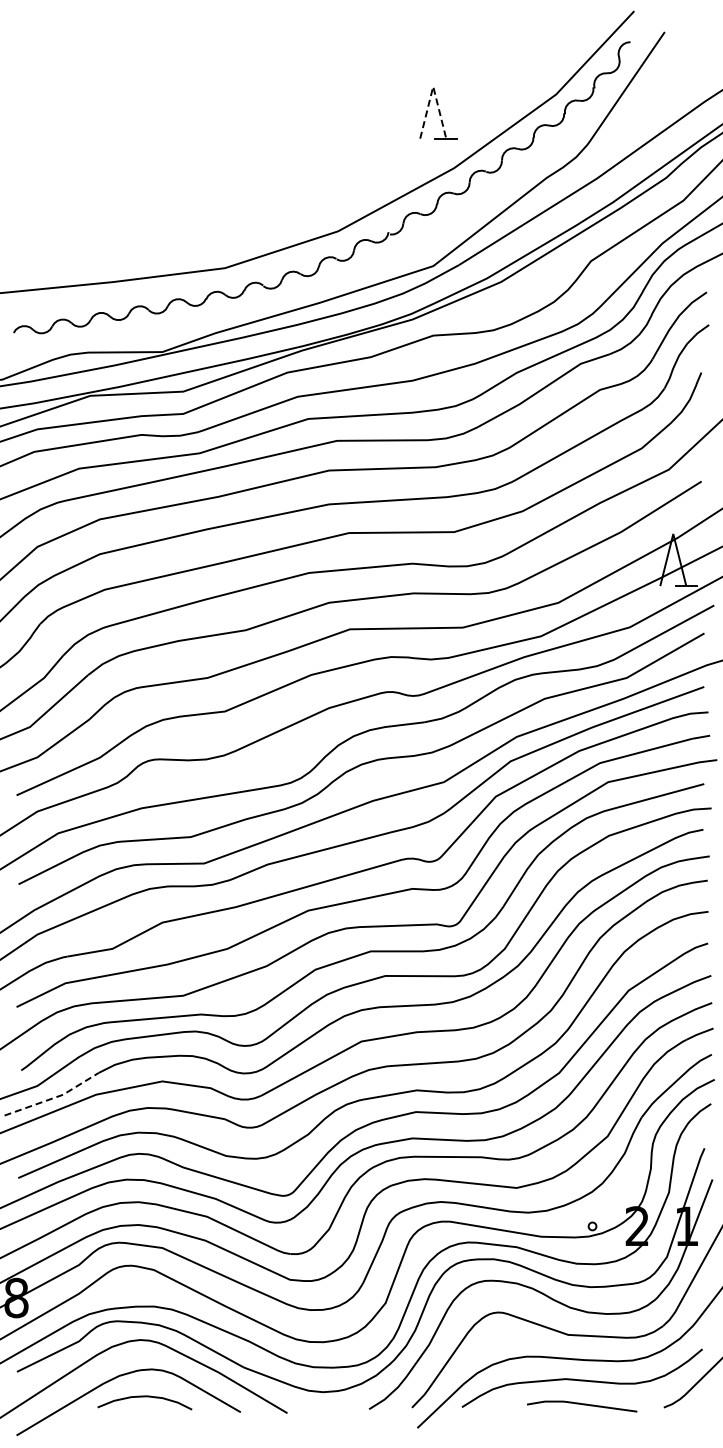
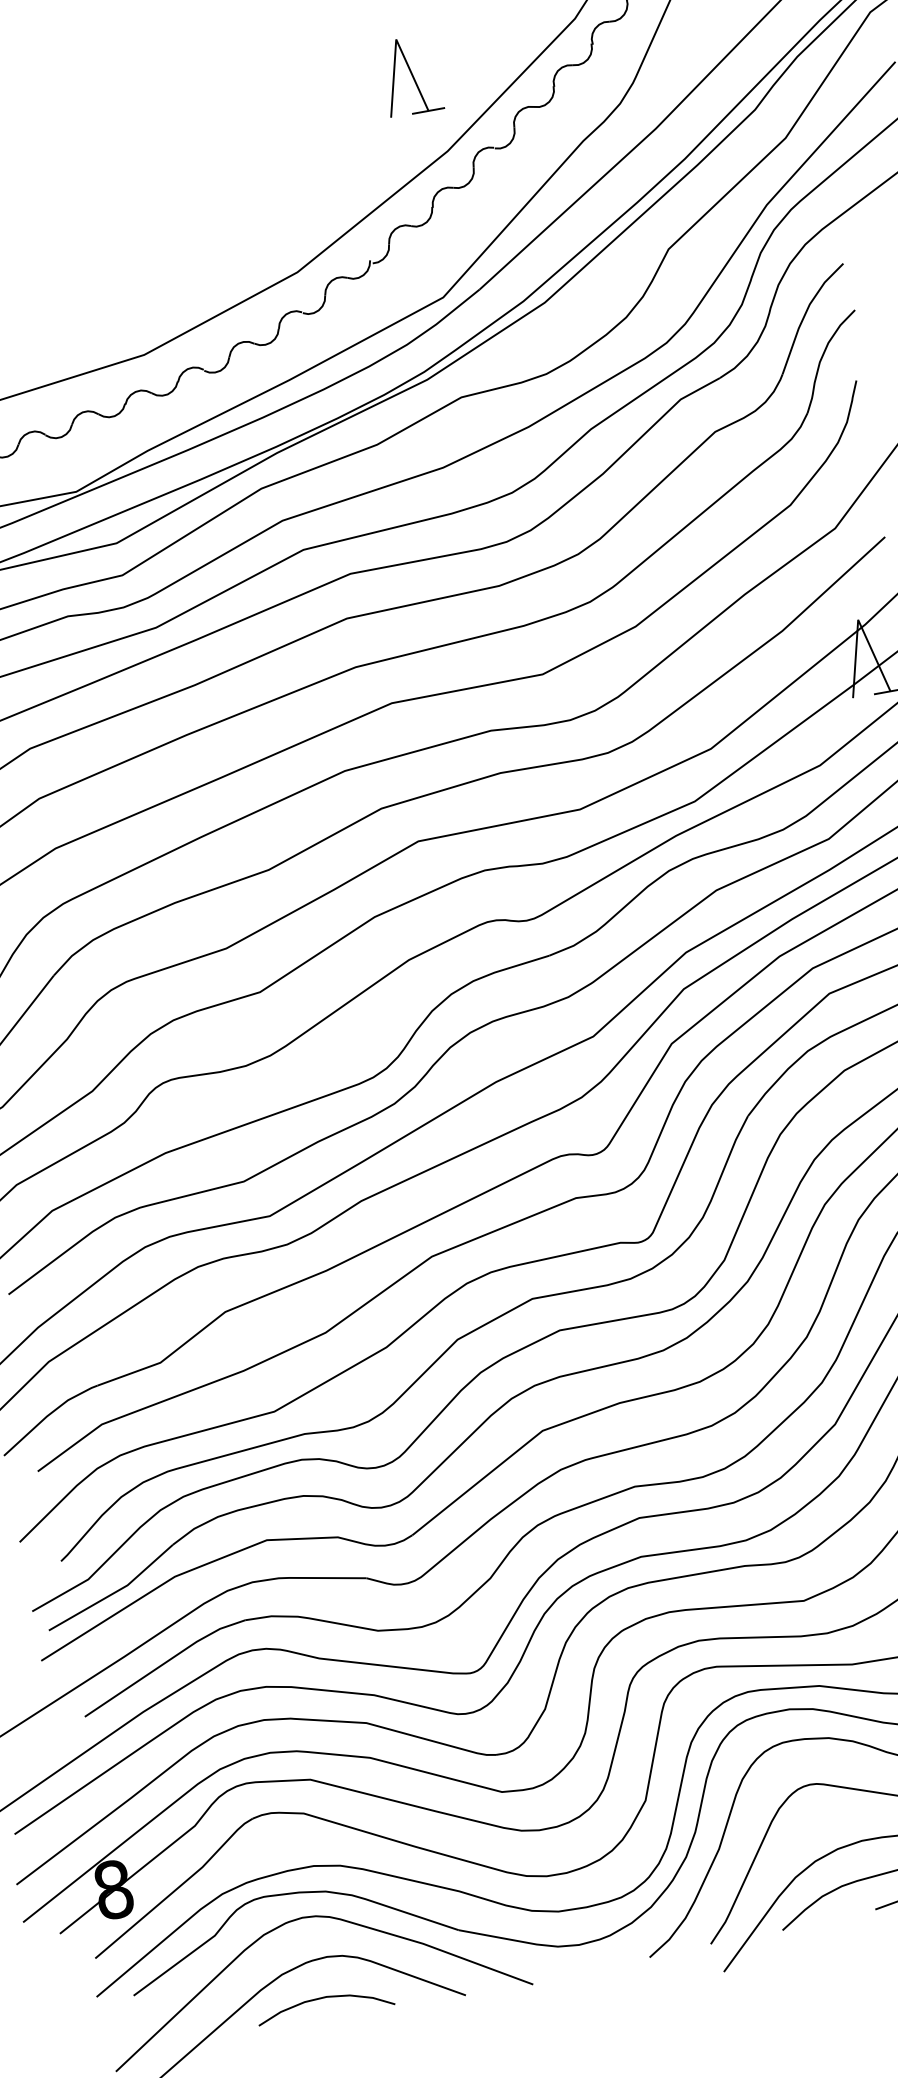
line: (433, 86) -> (396, 39), dashed -> solid
line: (53, 1098) -> (114, 1593), dashed -> solid

